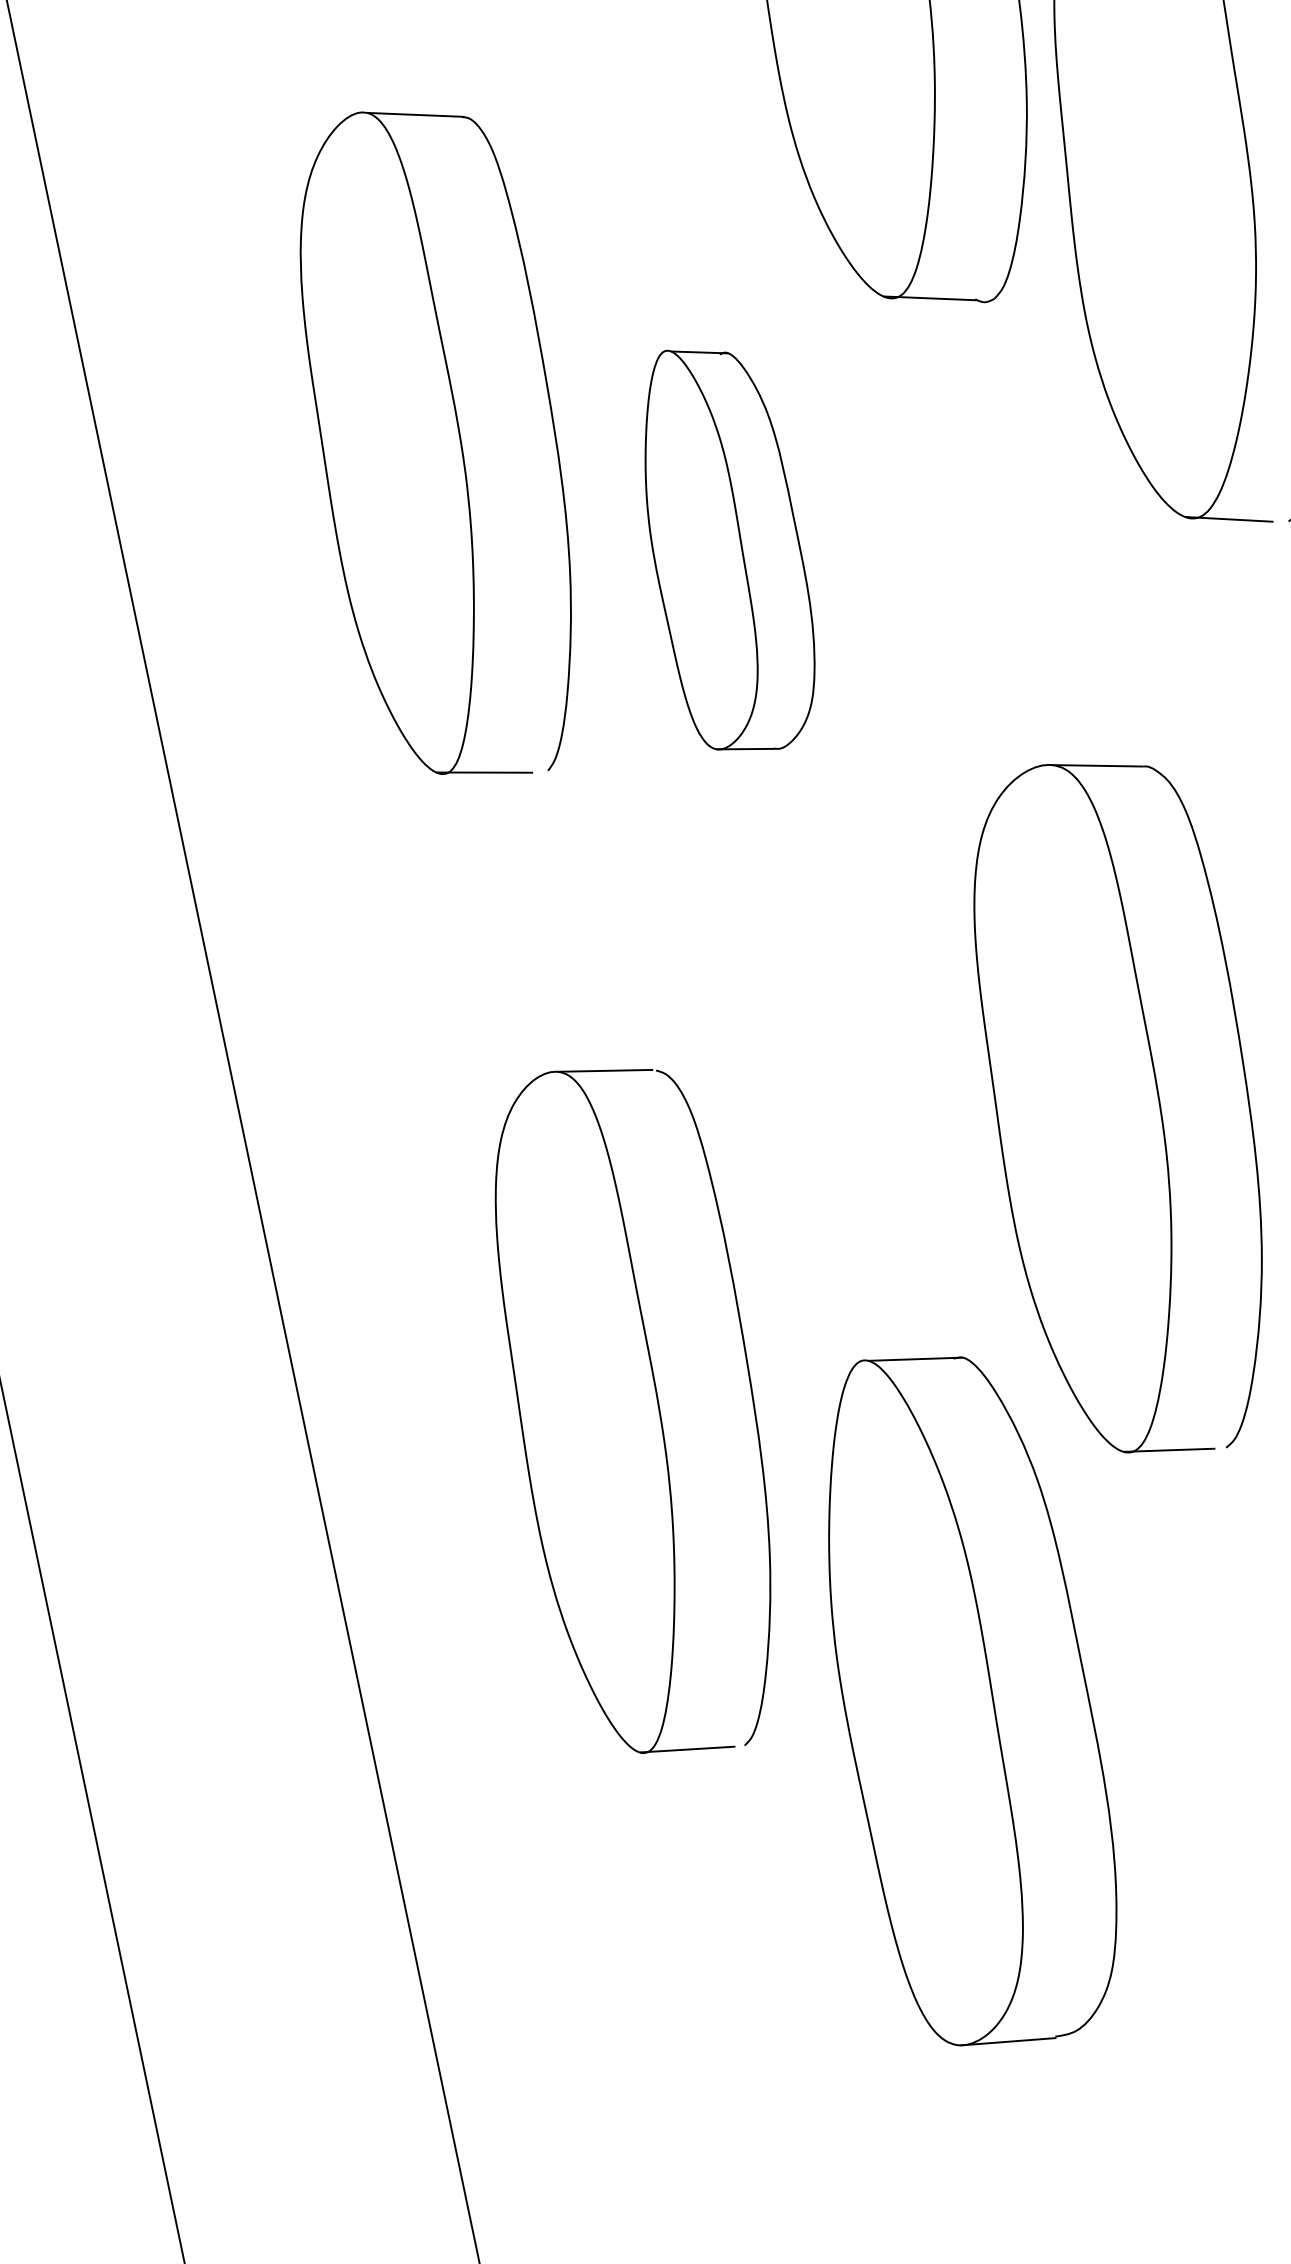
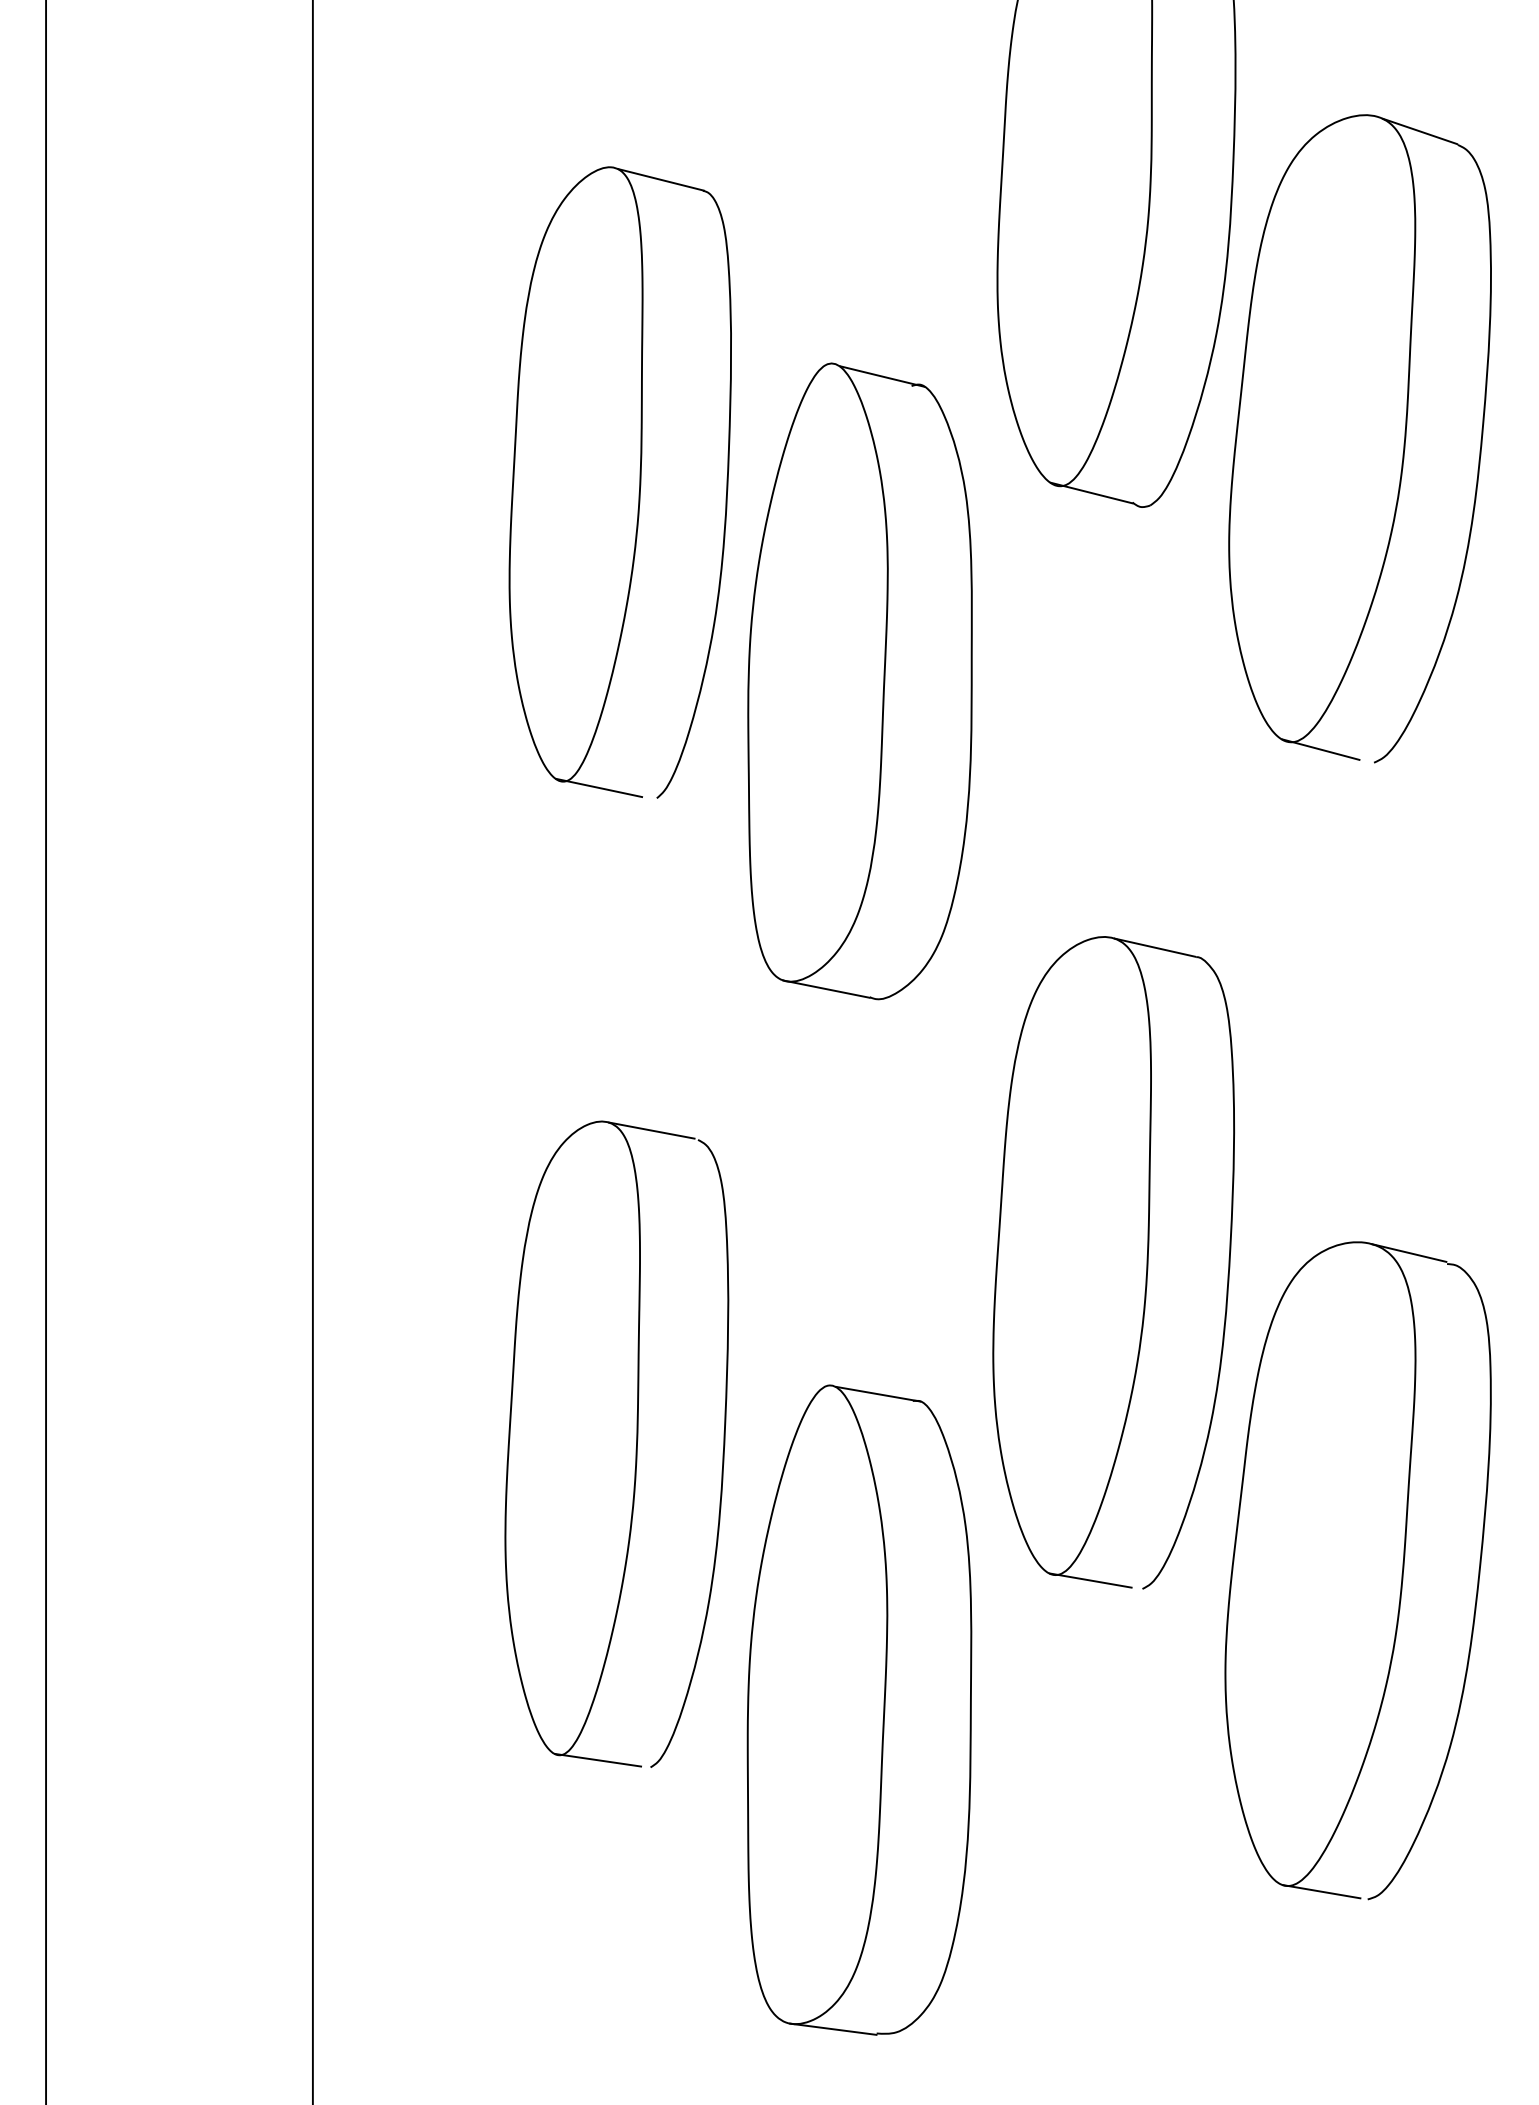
part: (438, 444) -> (619, 482), moved
part: (725, 549) -> (859, 681), size x1.67
part: (965, 1697) -> (859, 1709), moved

